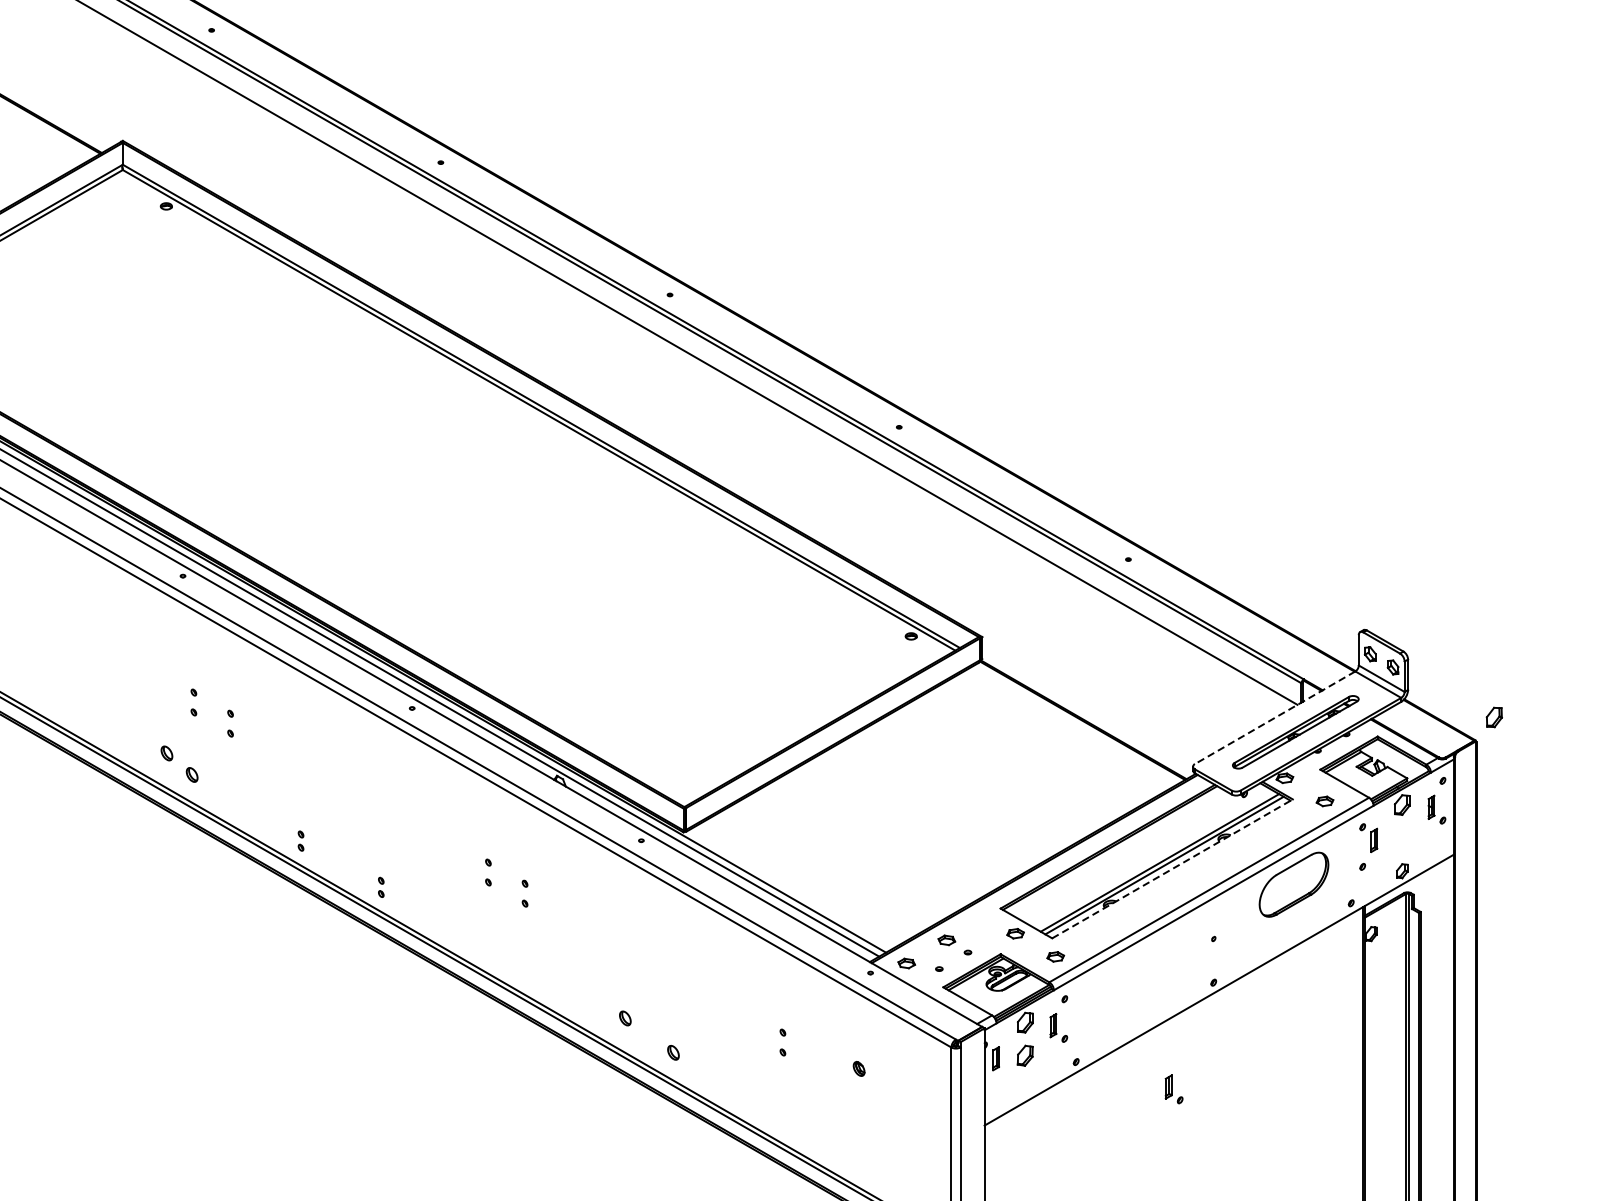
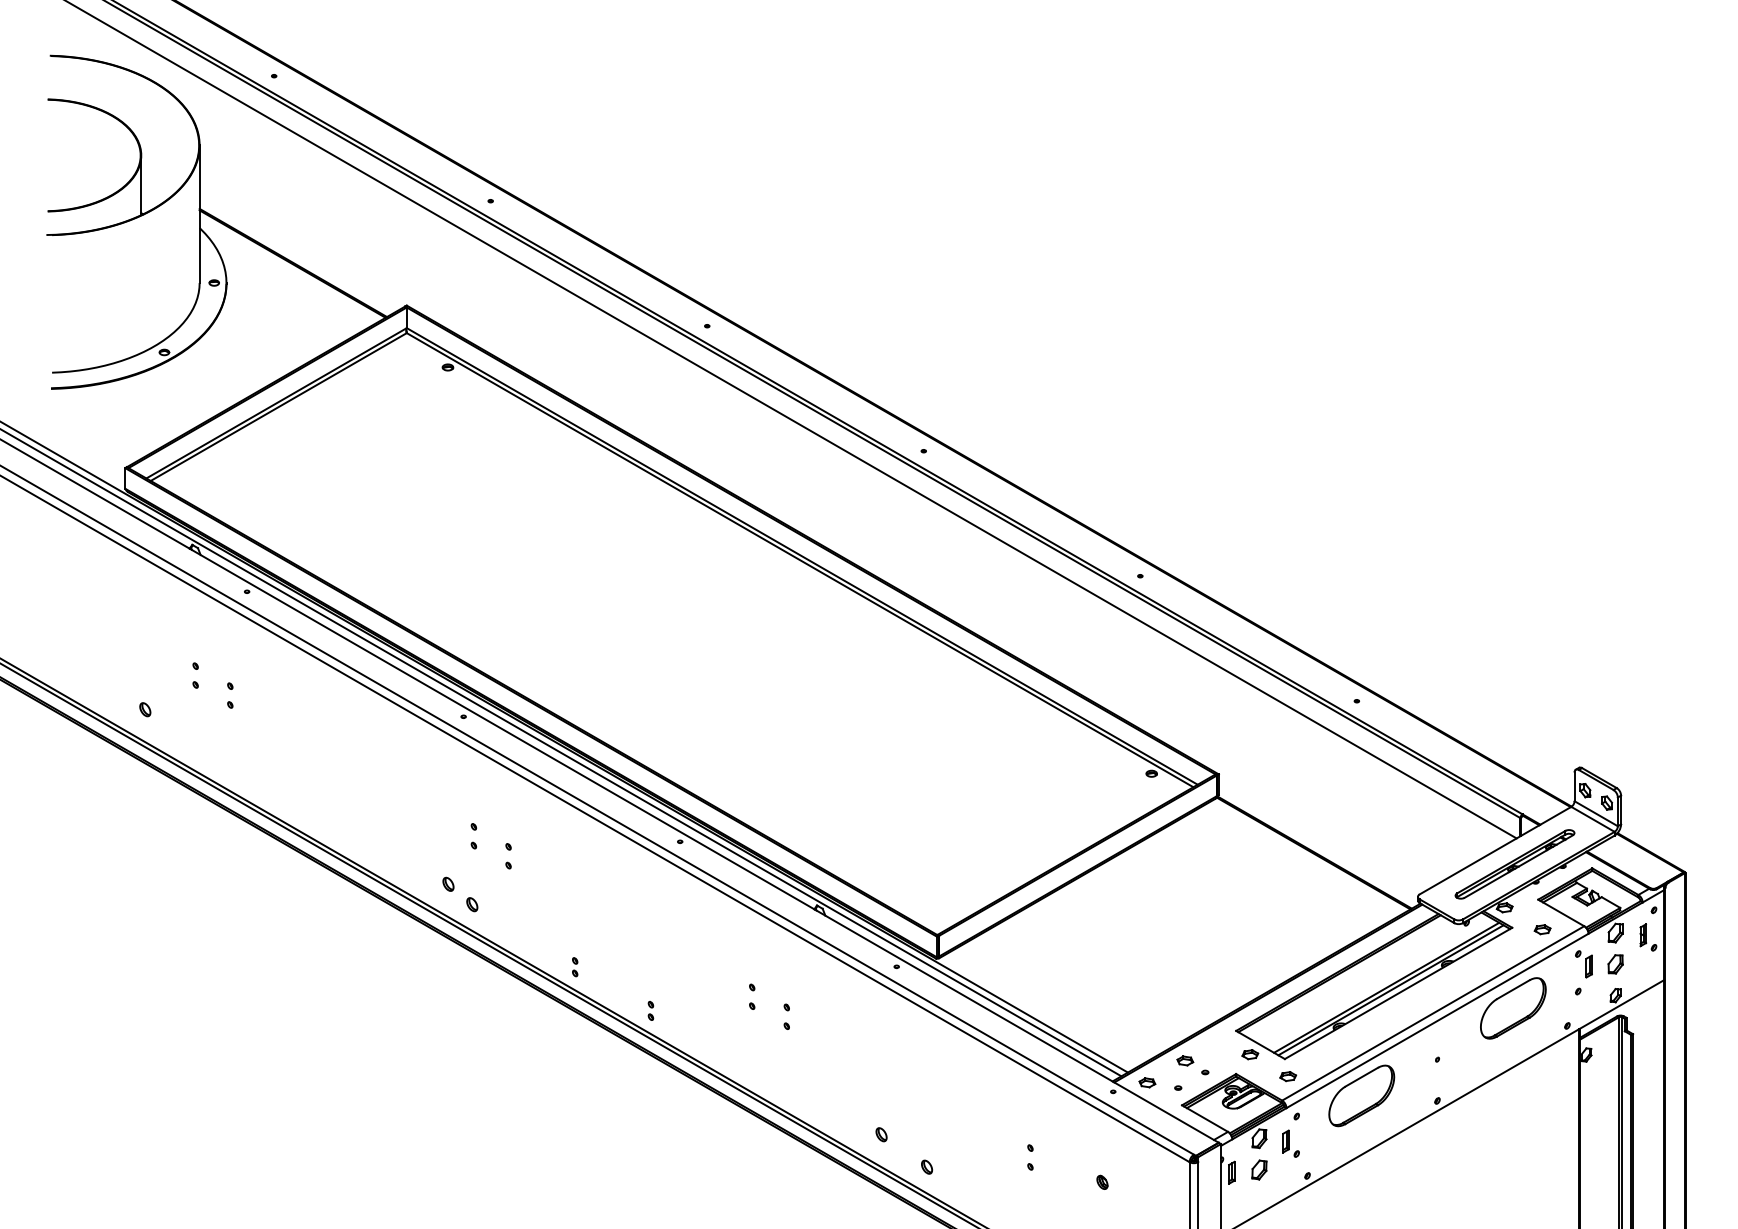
line: (1275, 717) -> (1495, 850), dashed -> solid
part: (1494, 717) -> (1615, 964), moved
line: (1173, 868) -> (1399, 993), dashed -> solid
part: (1133, 976) -> (1361, 1095), added
part: (1173, 1089) -> (1399, 1201), removed

